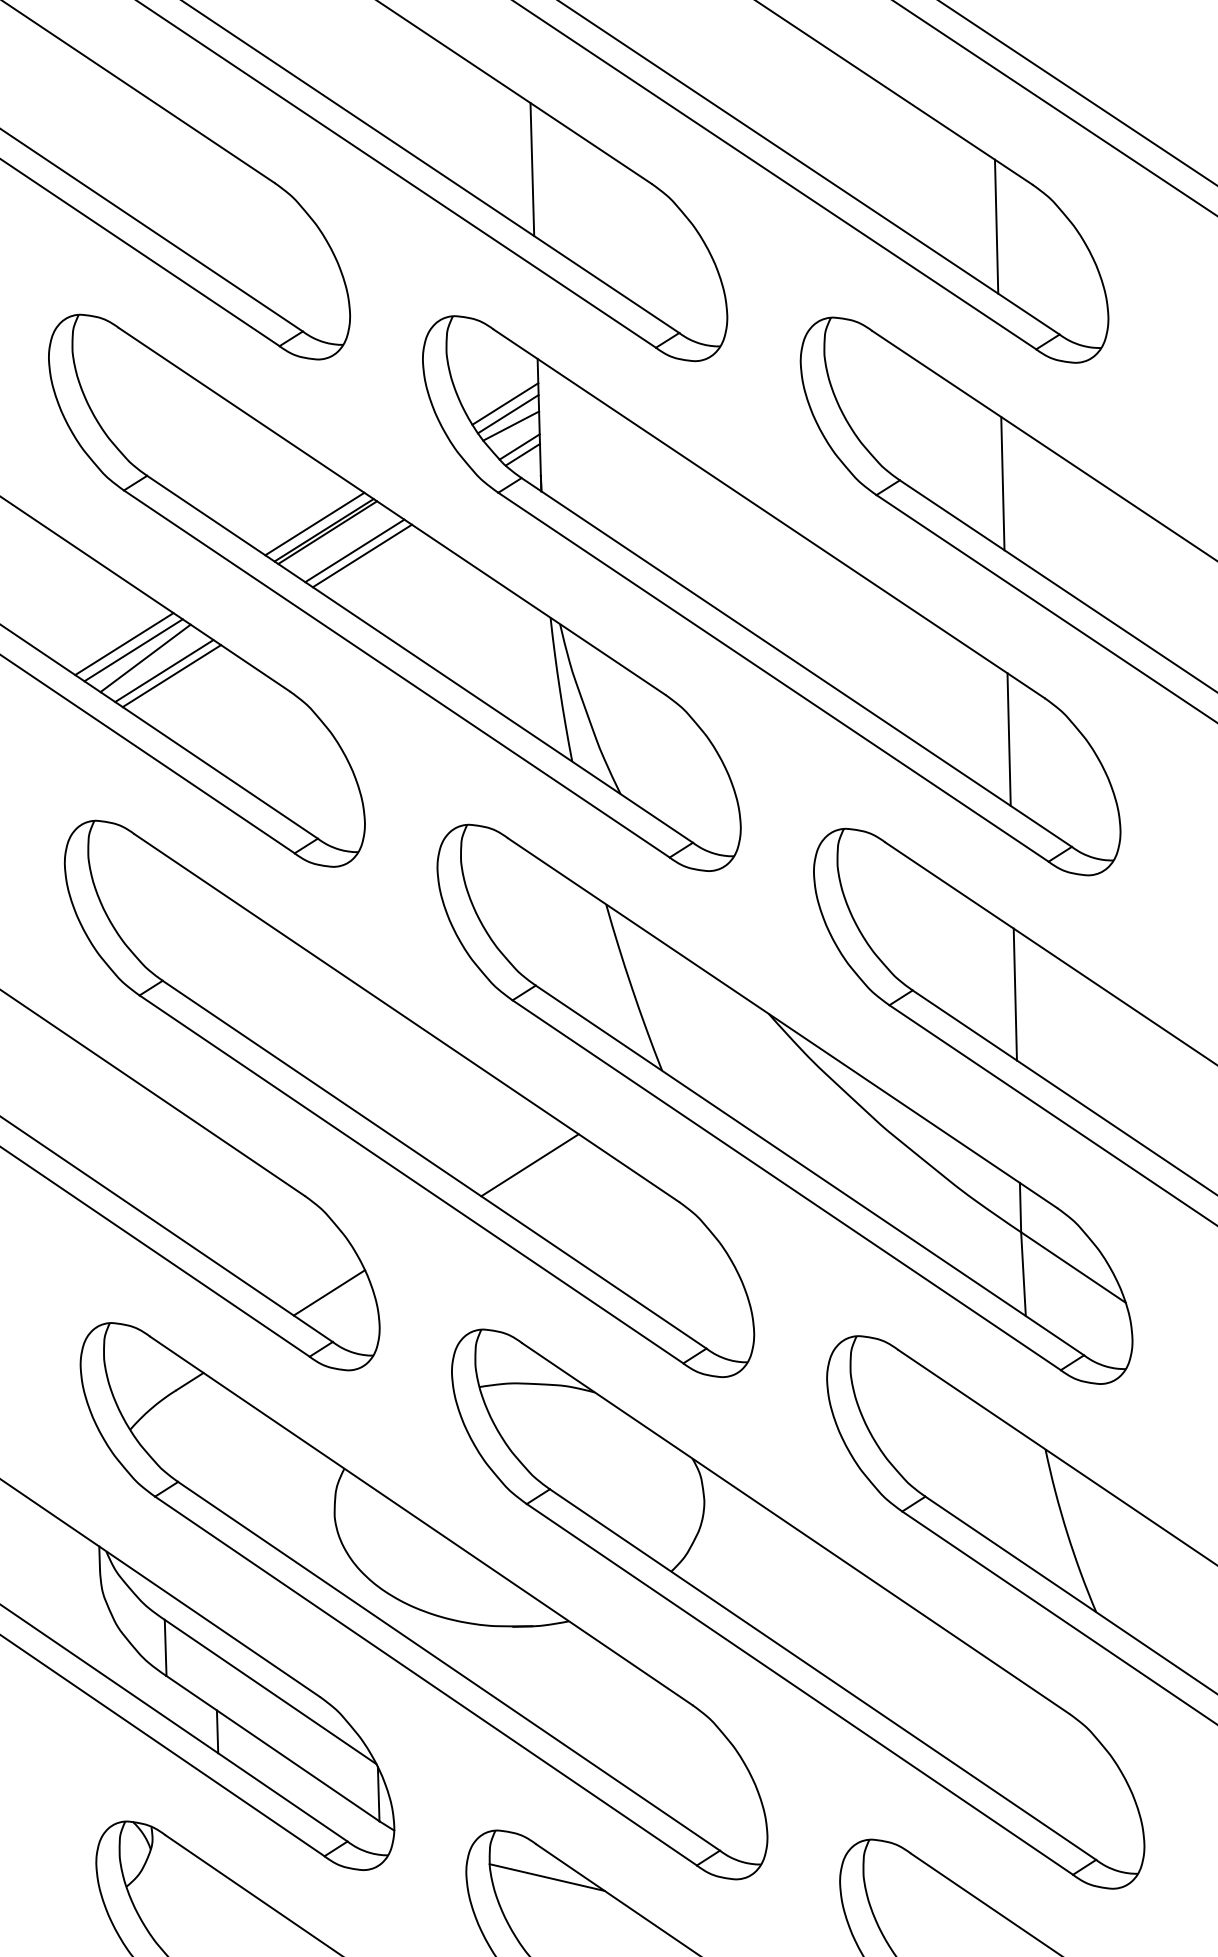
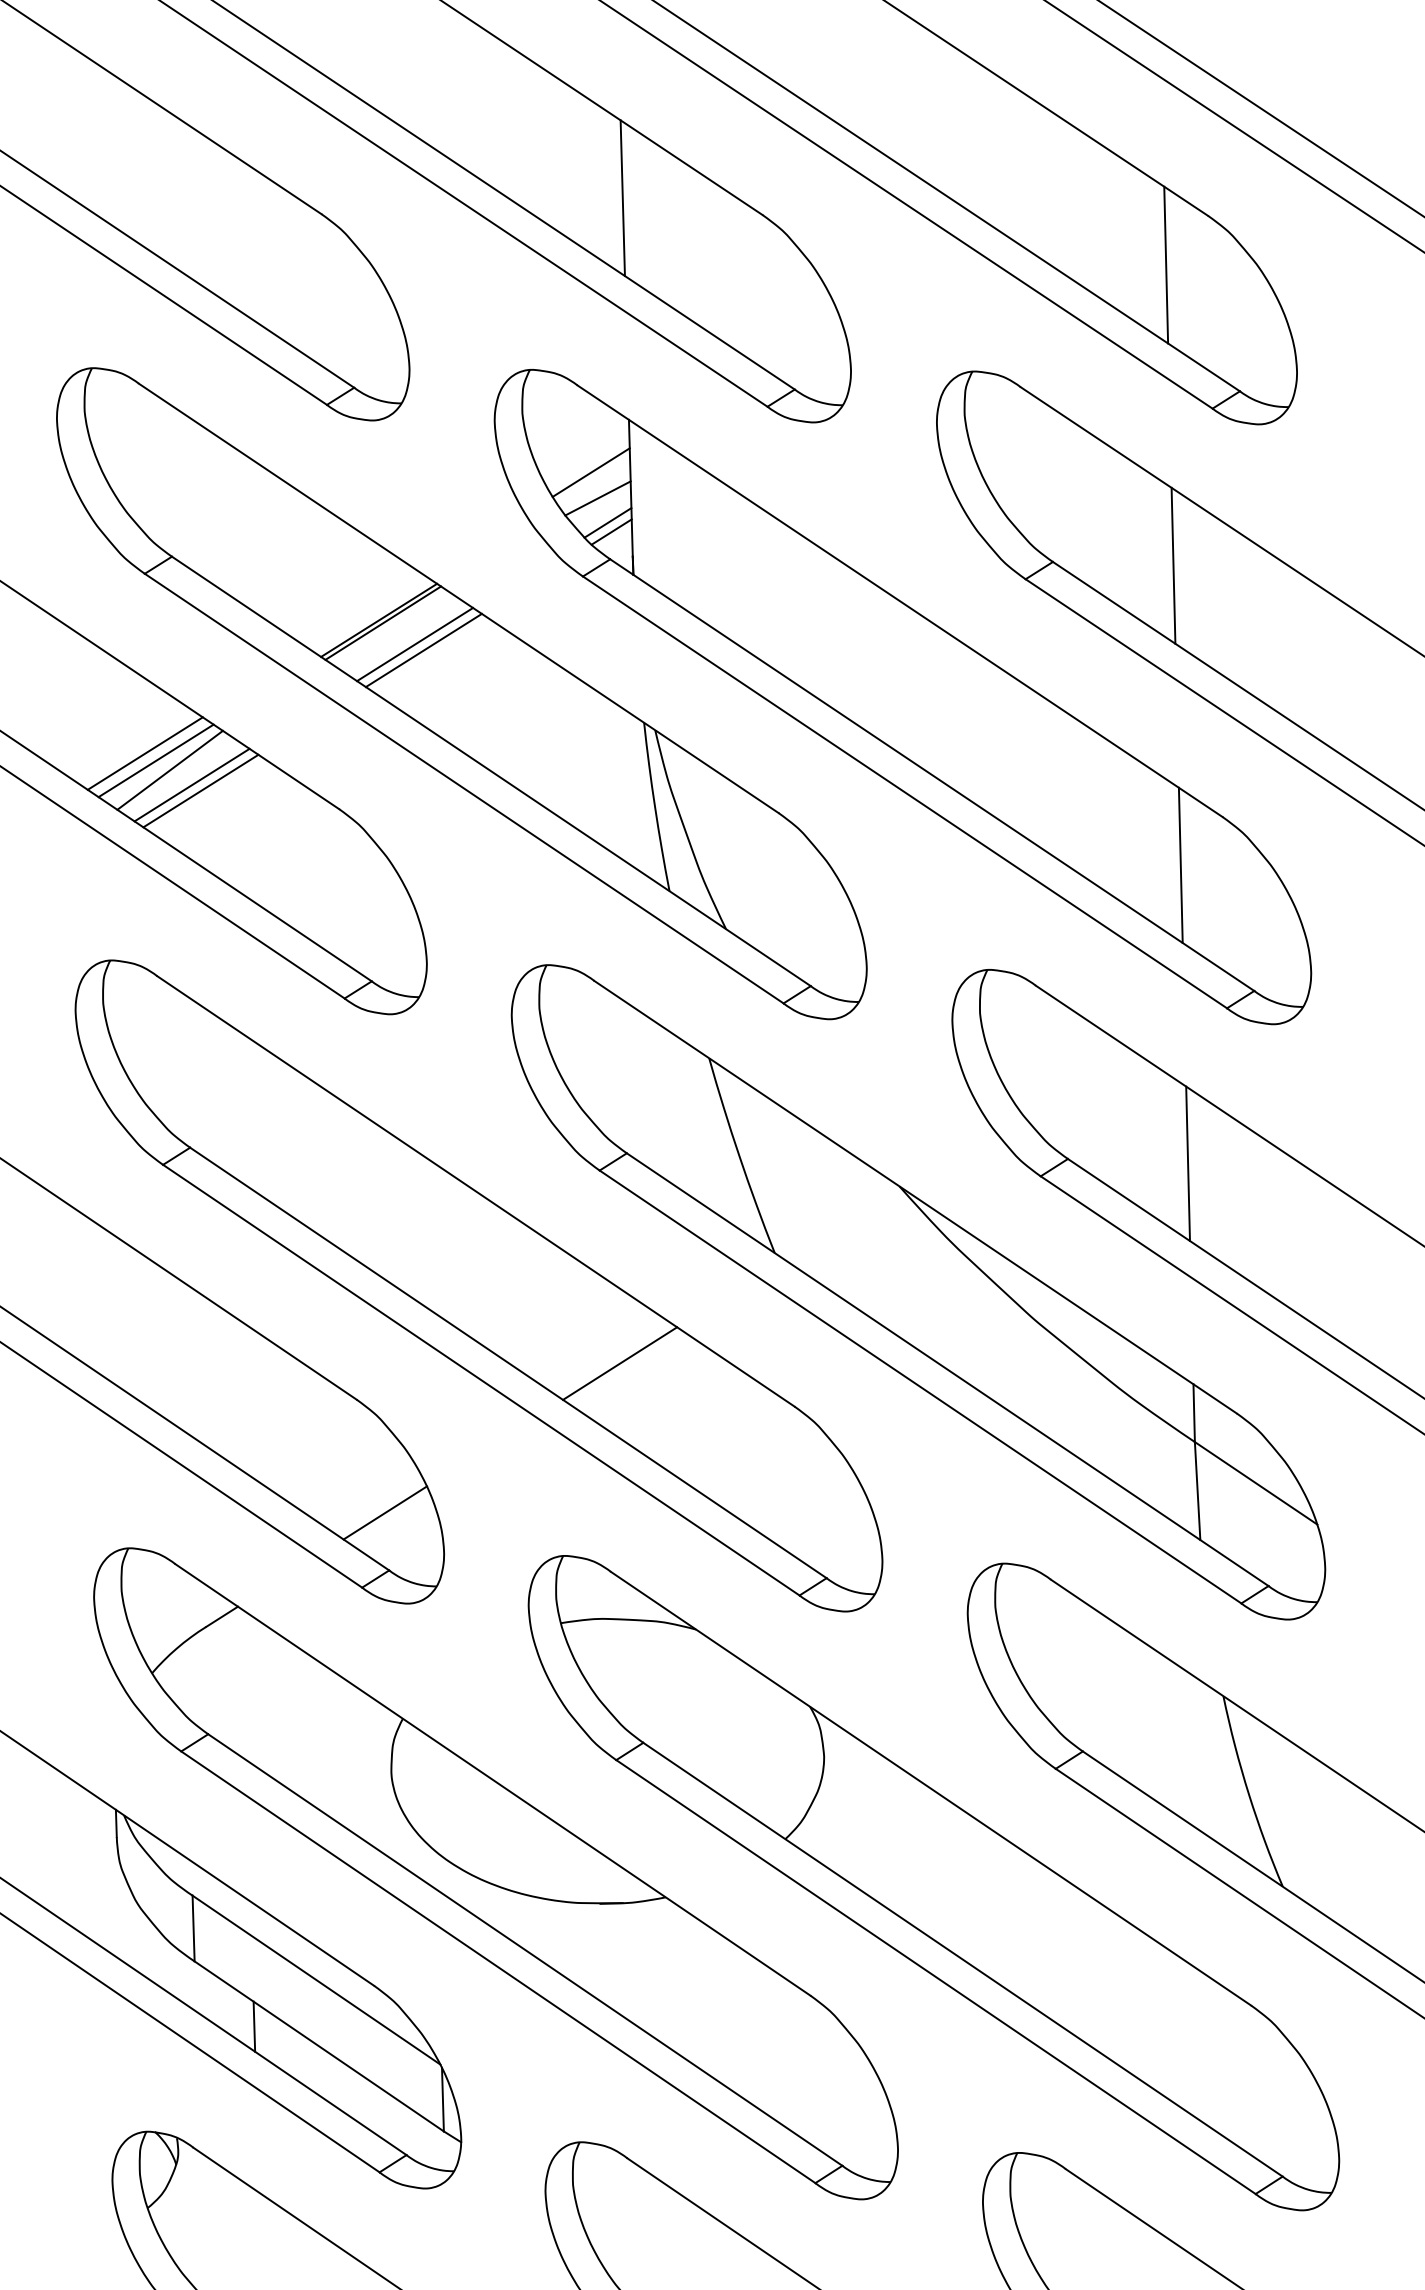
line: (508, 414) -> (594, 484), removed
line: (315, 523) -> (368, 612), removed
line: (546, 1876) -> (639, 2196), removed

